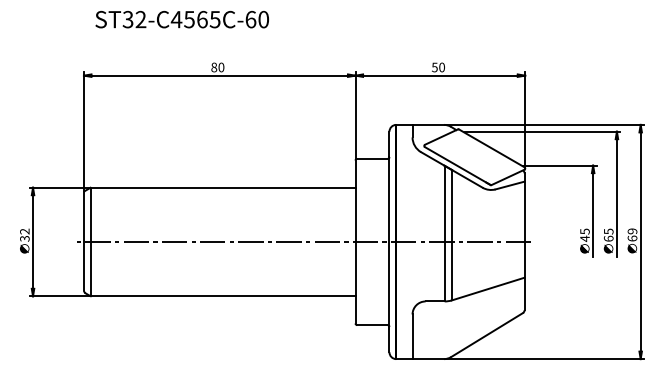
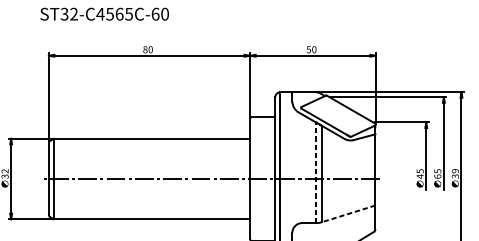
text: (181, 19) -> (104, 14), moved
line: (444, 233) -> (316, 172), solid -> dashed
text: (632, 238) -> (455, 176), 69 -> 39
line: (487, 289) -> (347, 214), solid -> dashed

